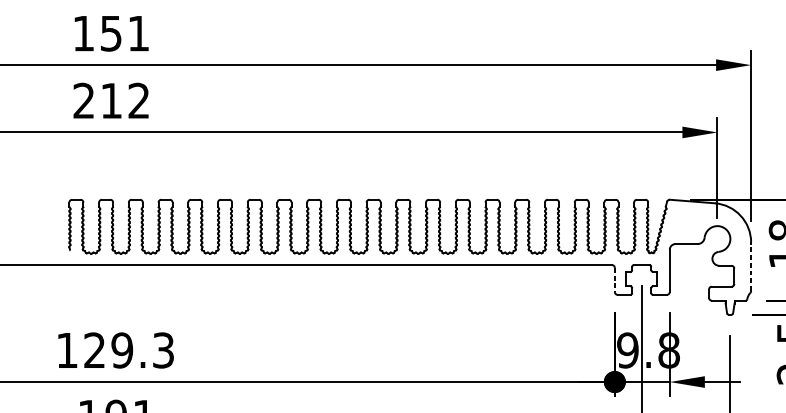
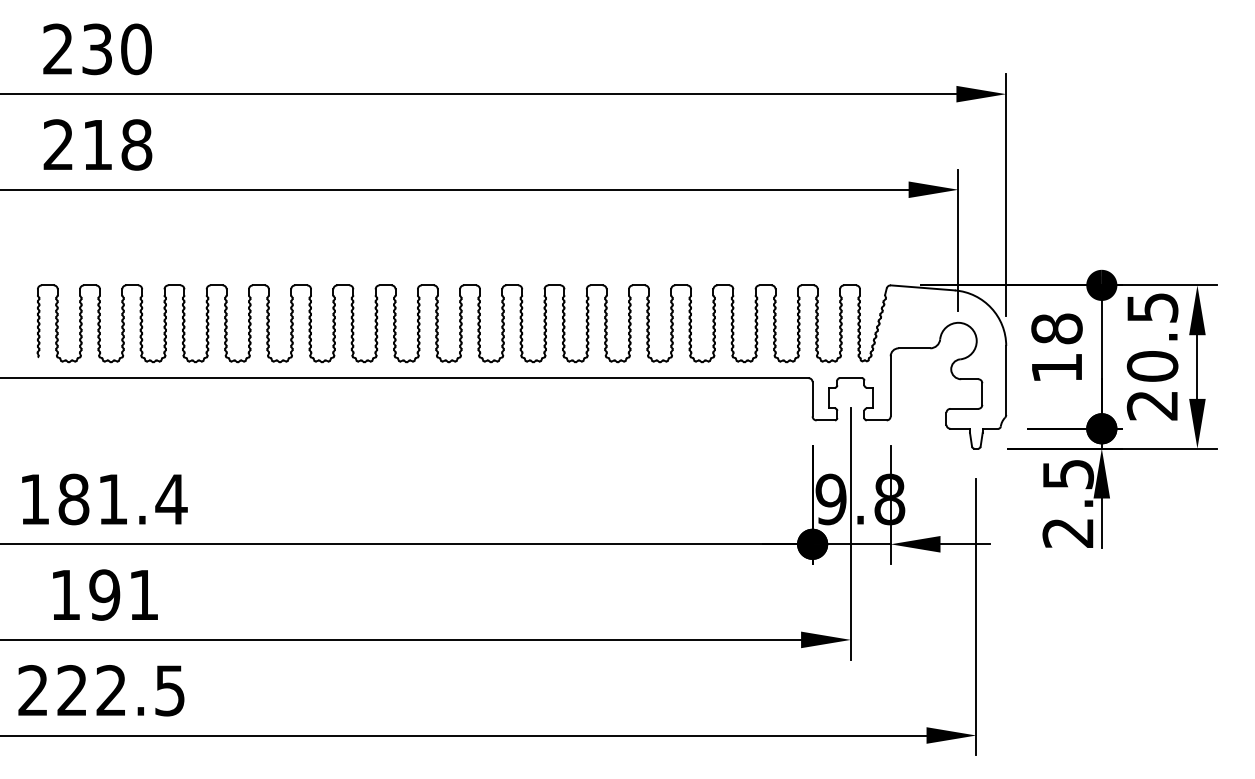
text: (111, 33) -> (97, 49), 151 -> 230
text: (138, 100) -> (136, 144), 212 -> 218
line: (751, 266) -> (1006, 379), dashed -> solid
line: (614, 280) -> (812, 399), dashed -> solid
text: (129, 350) -> (122, 499), 129.3 -> 181.4

